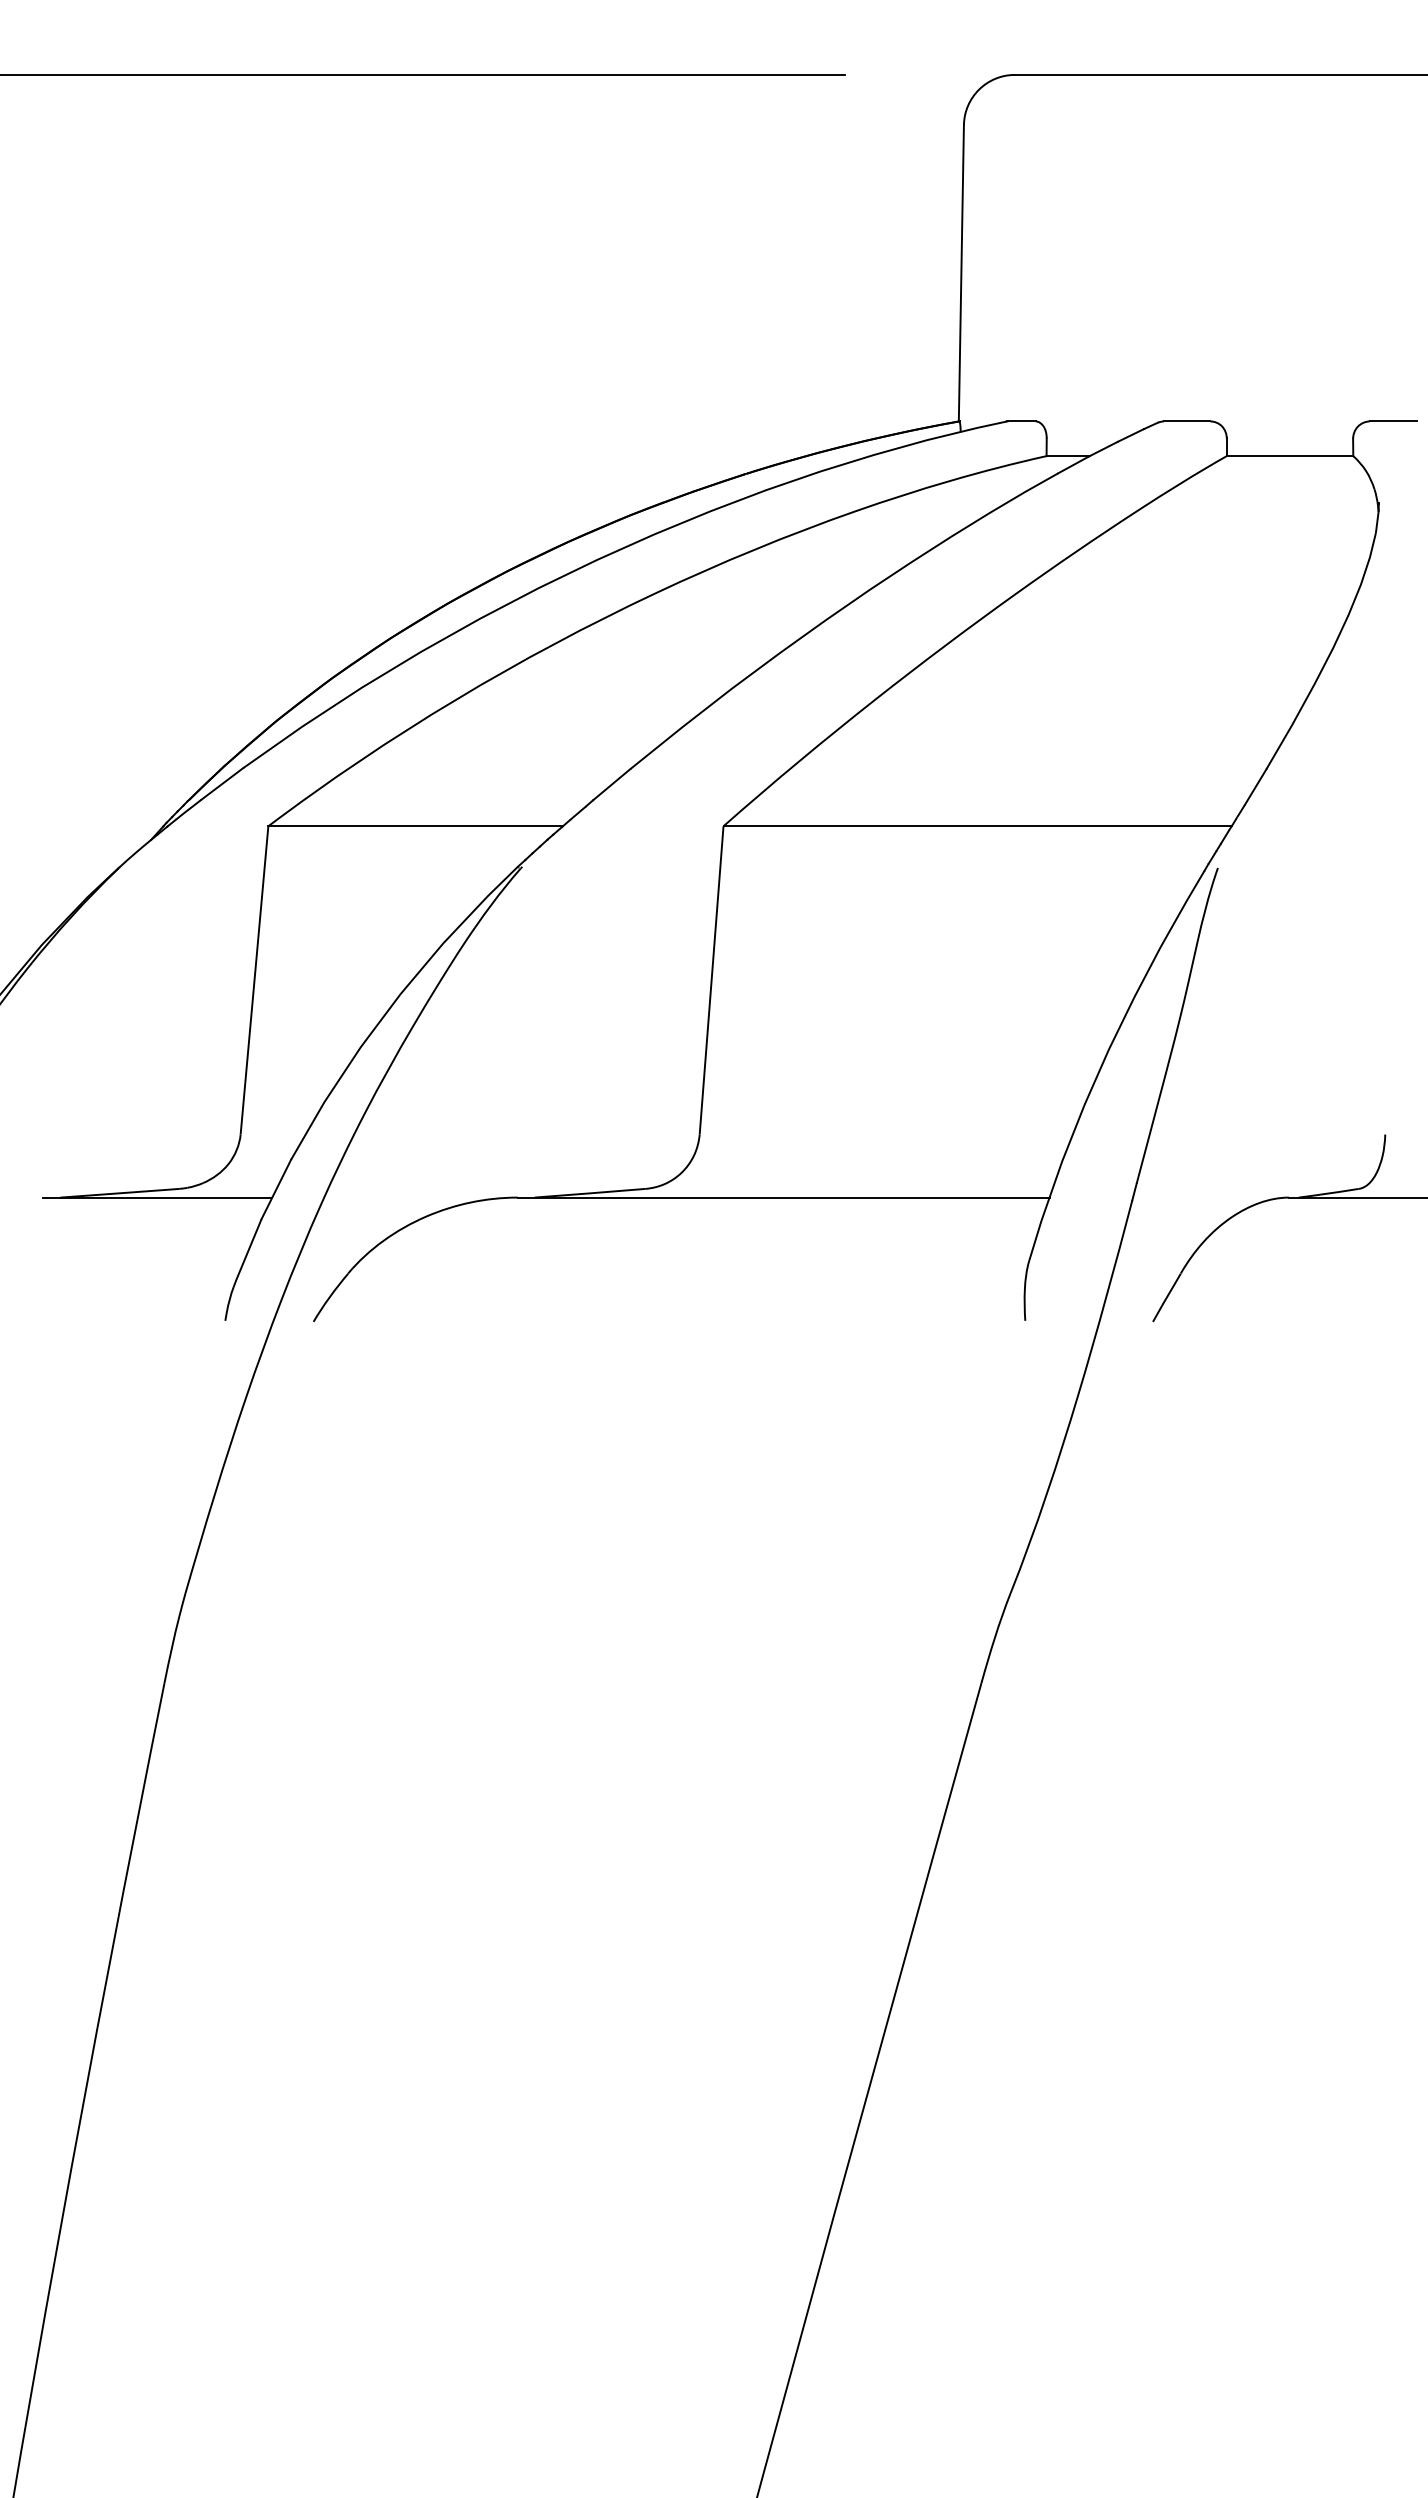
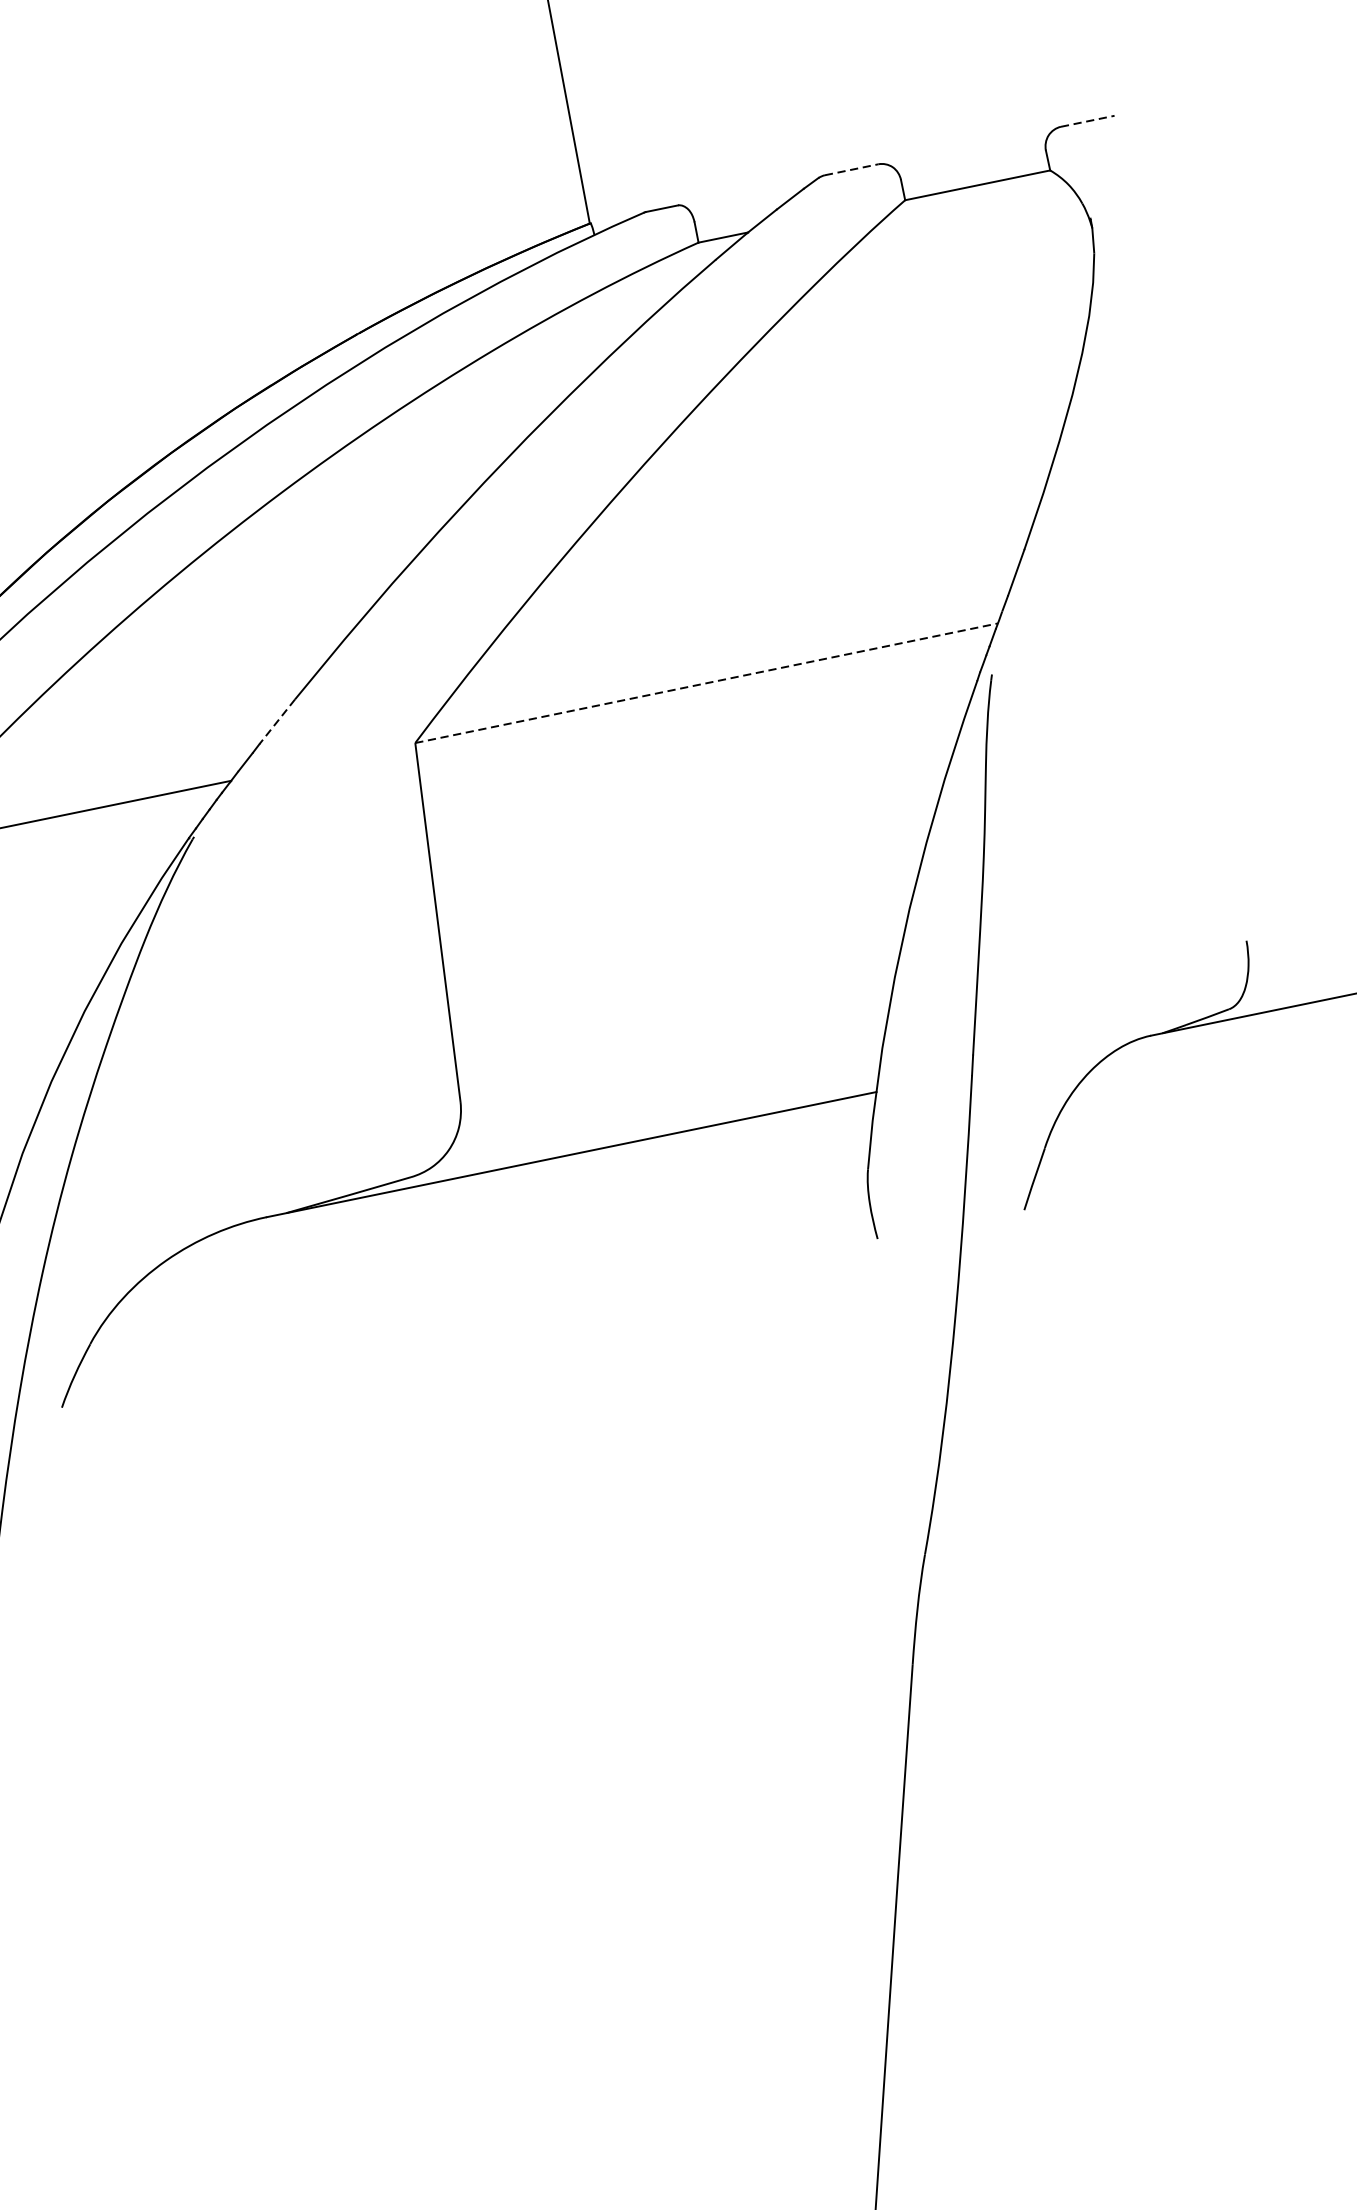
line: (1187, 421) -> (851, 169), solid -> dashed
line: (1393, 421) -> (1088, 121), solid -> dashed
line: (611, 785) -> (277, 722), solid -> dashed
line: (978, 826) -> (707, 683), solid -> dashed

